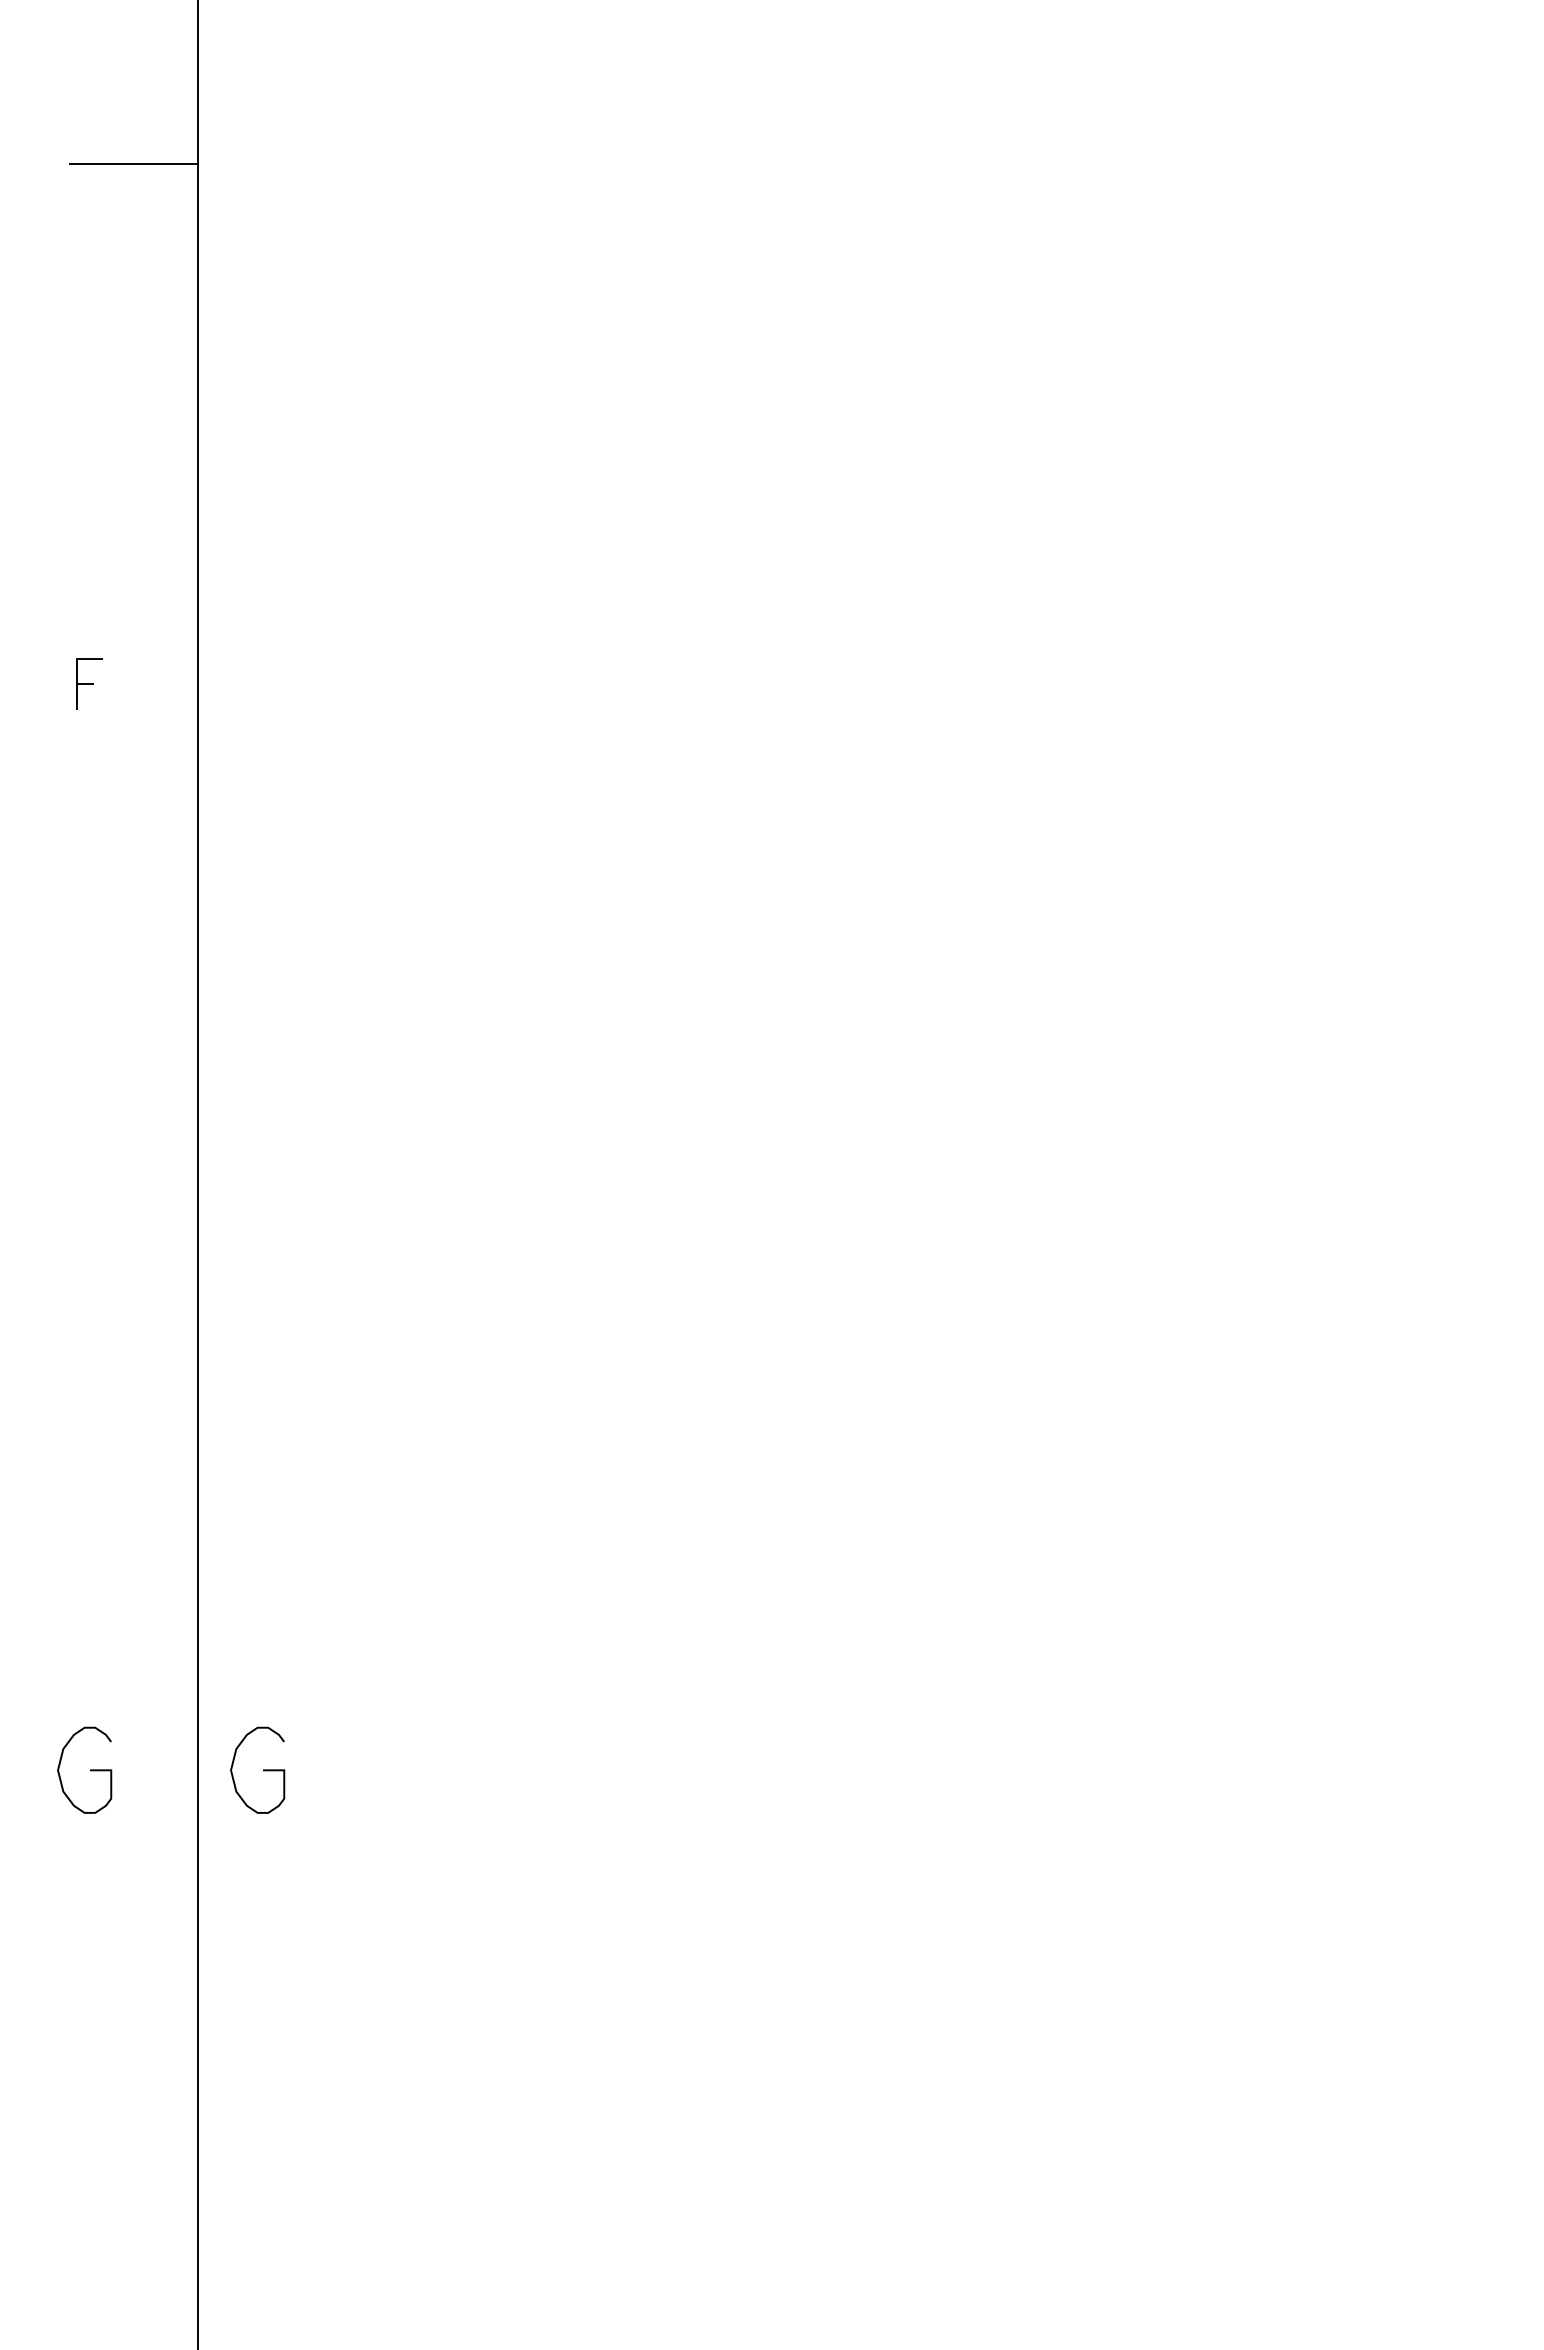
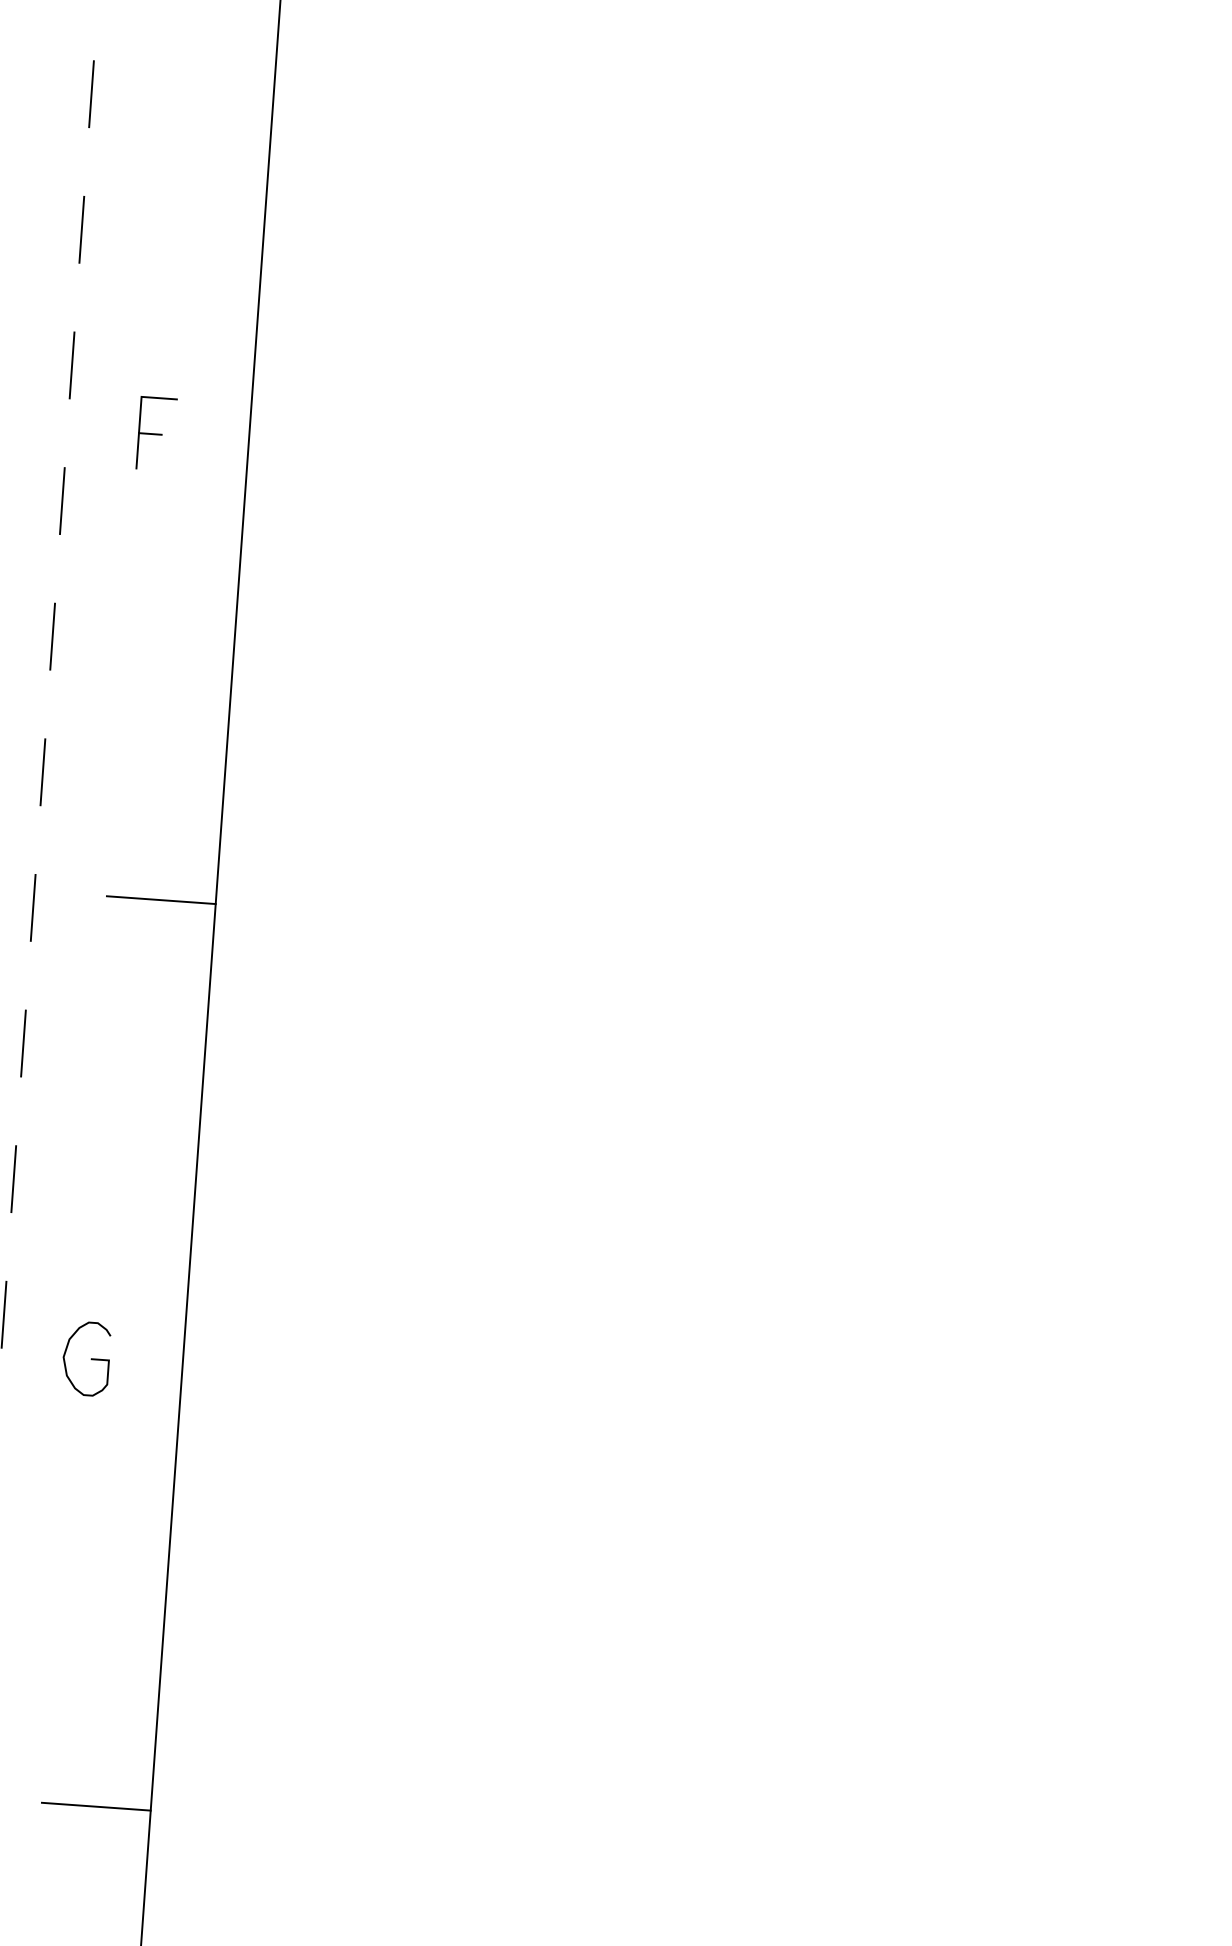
part: (89, 683) -> (156, 433), size x1.67
line: (133, 1228) -> (161, 900), added
curve: (263, 1769) -> (238, 1369), removed
line: (133, 2292) -> (96, 1806), added

